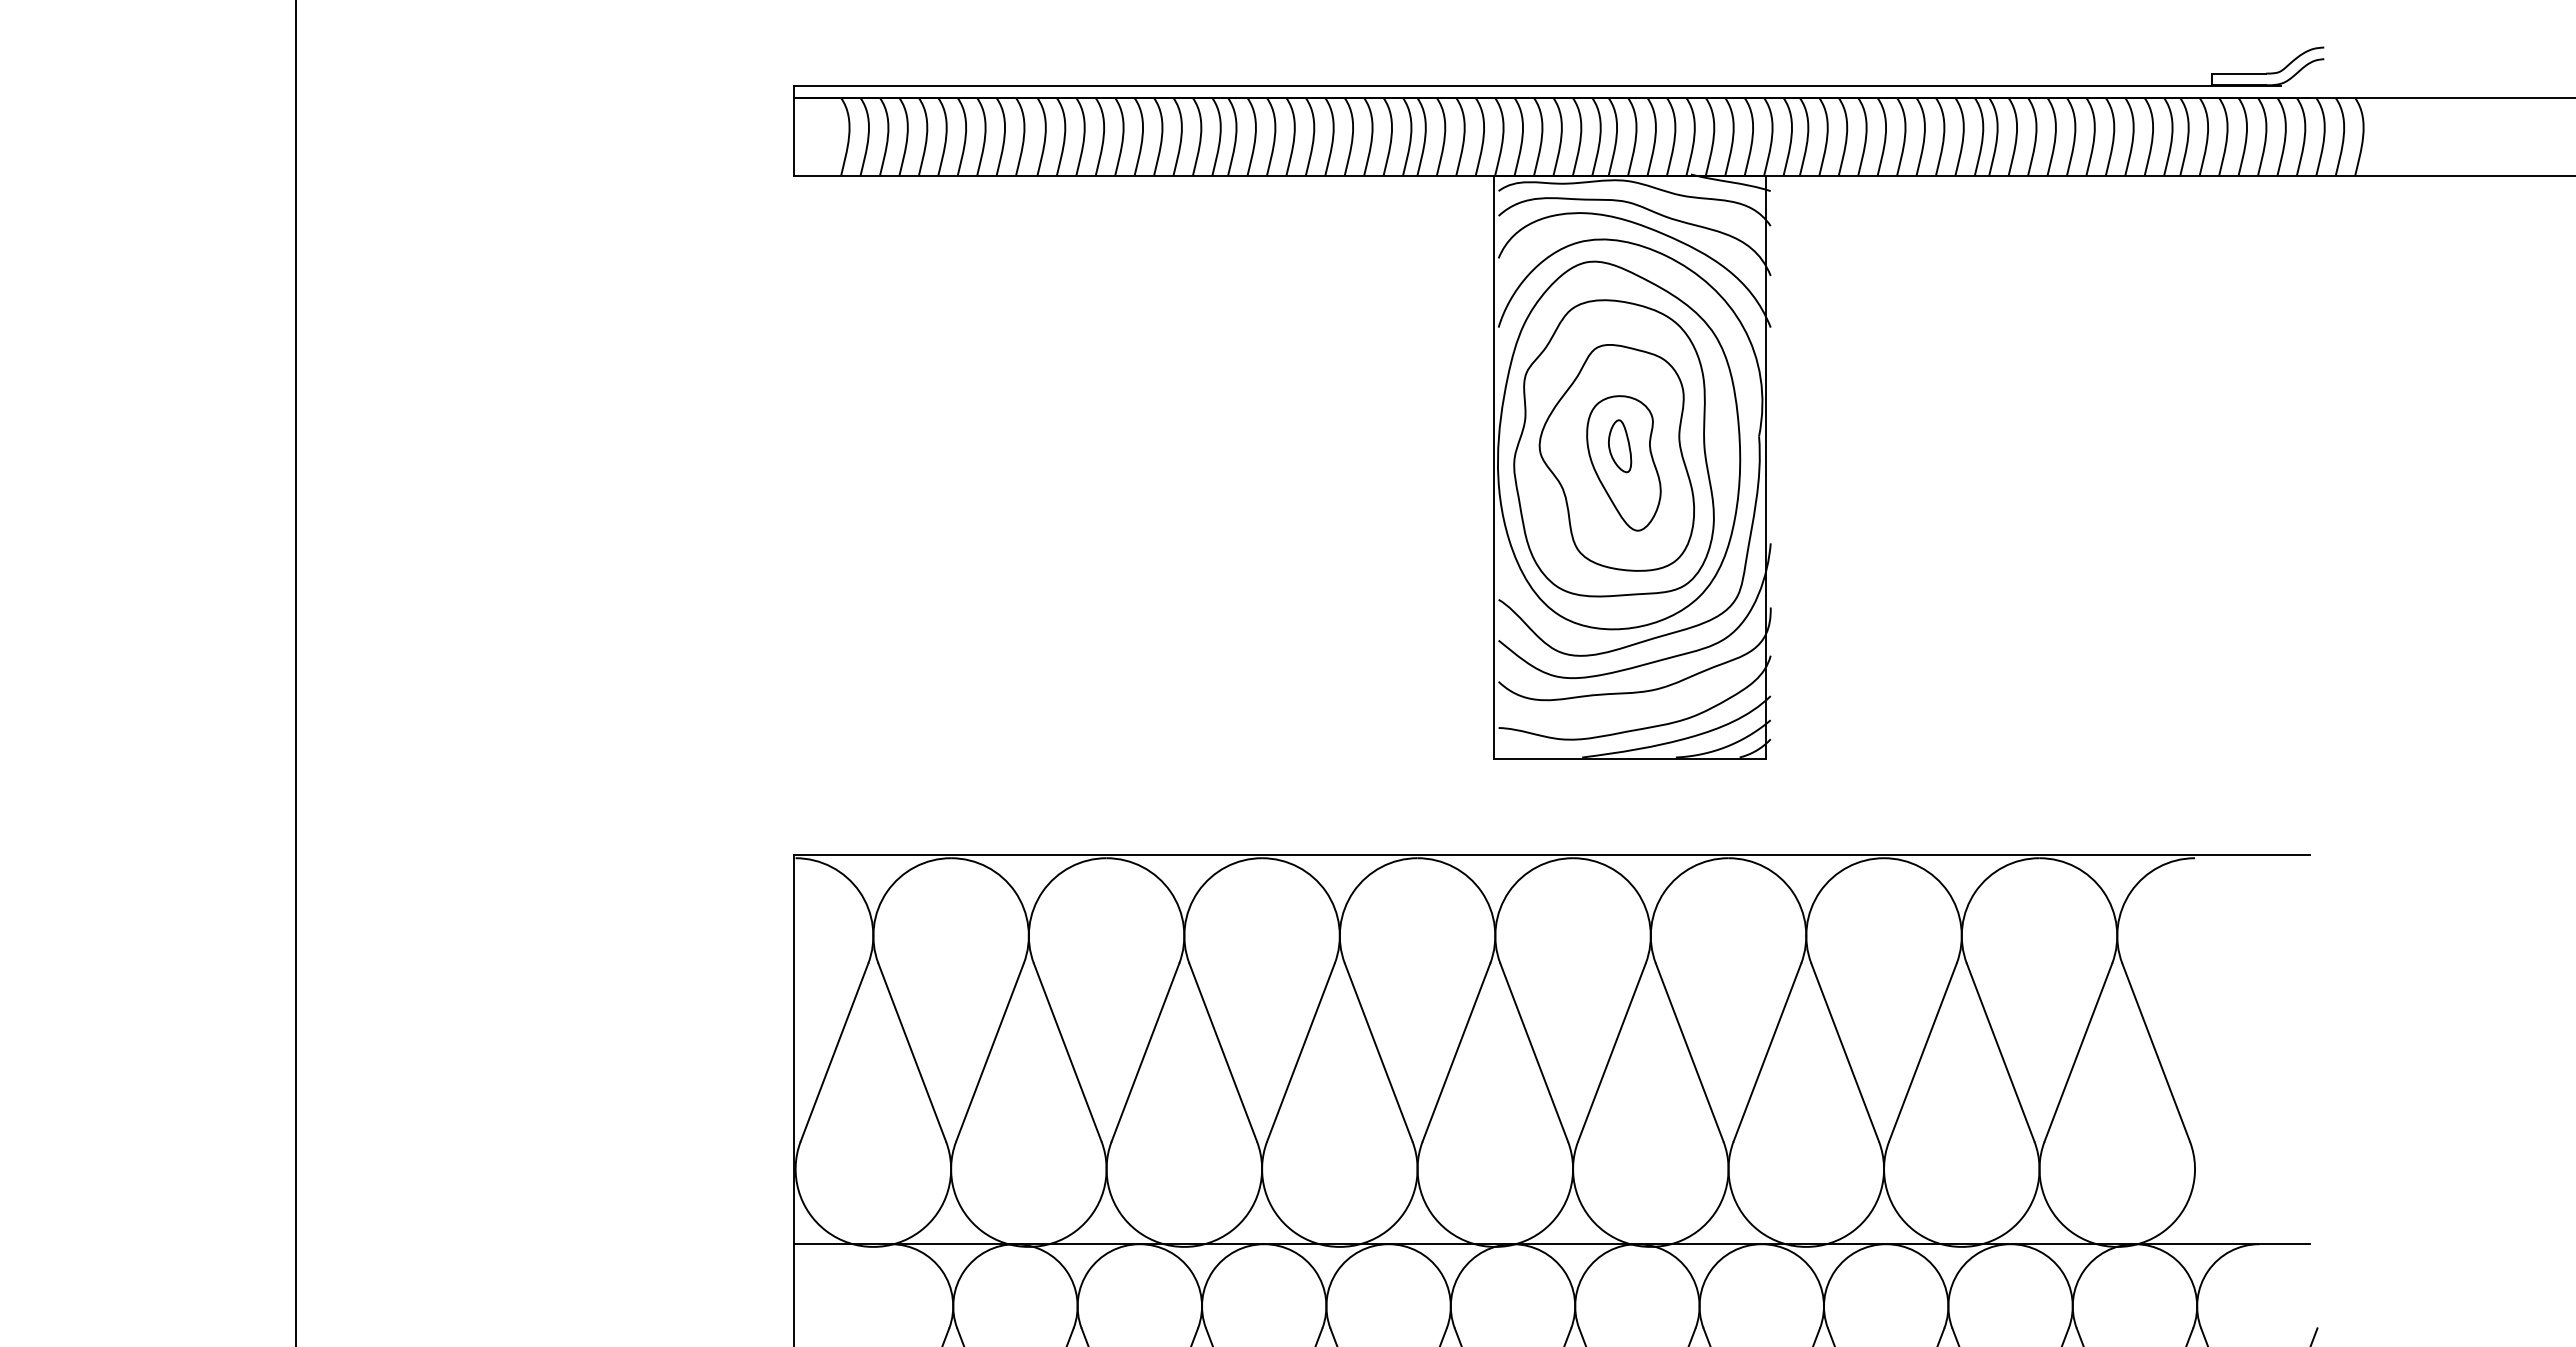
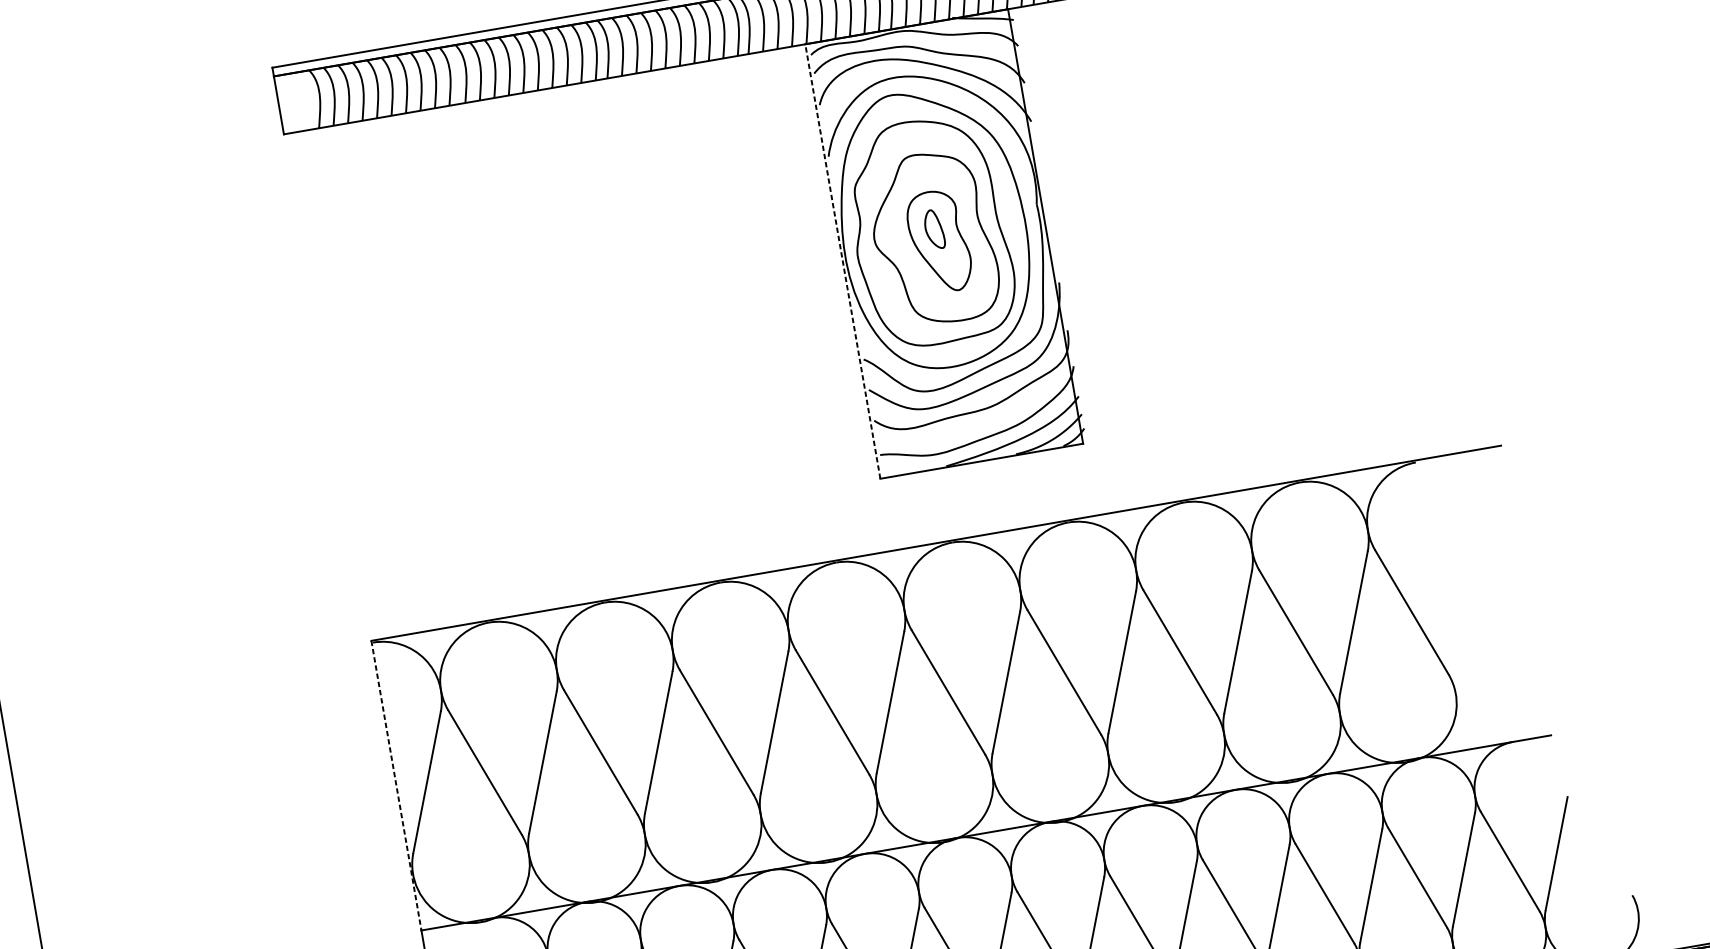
line: (1493, 467) -> (842, 261), solid -> dashed
line: (793, 1050) -> (396, 786), solid -> dashed

